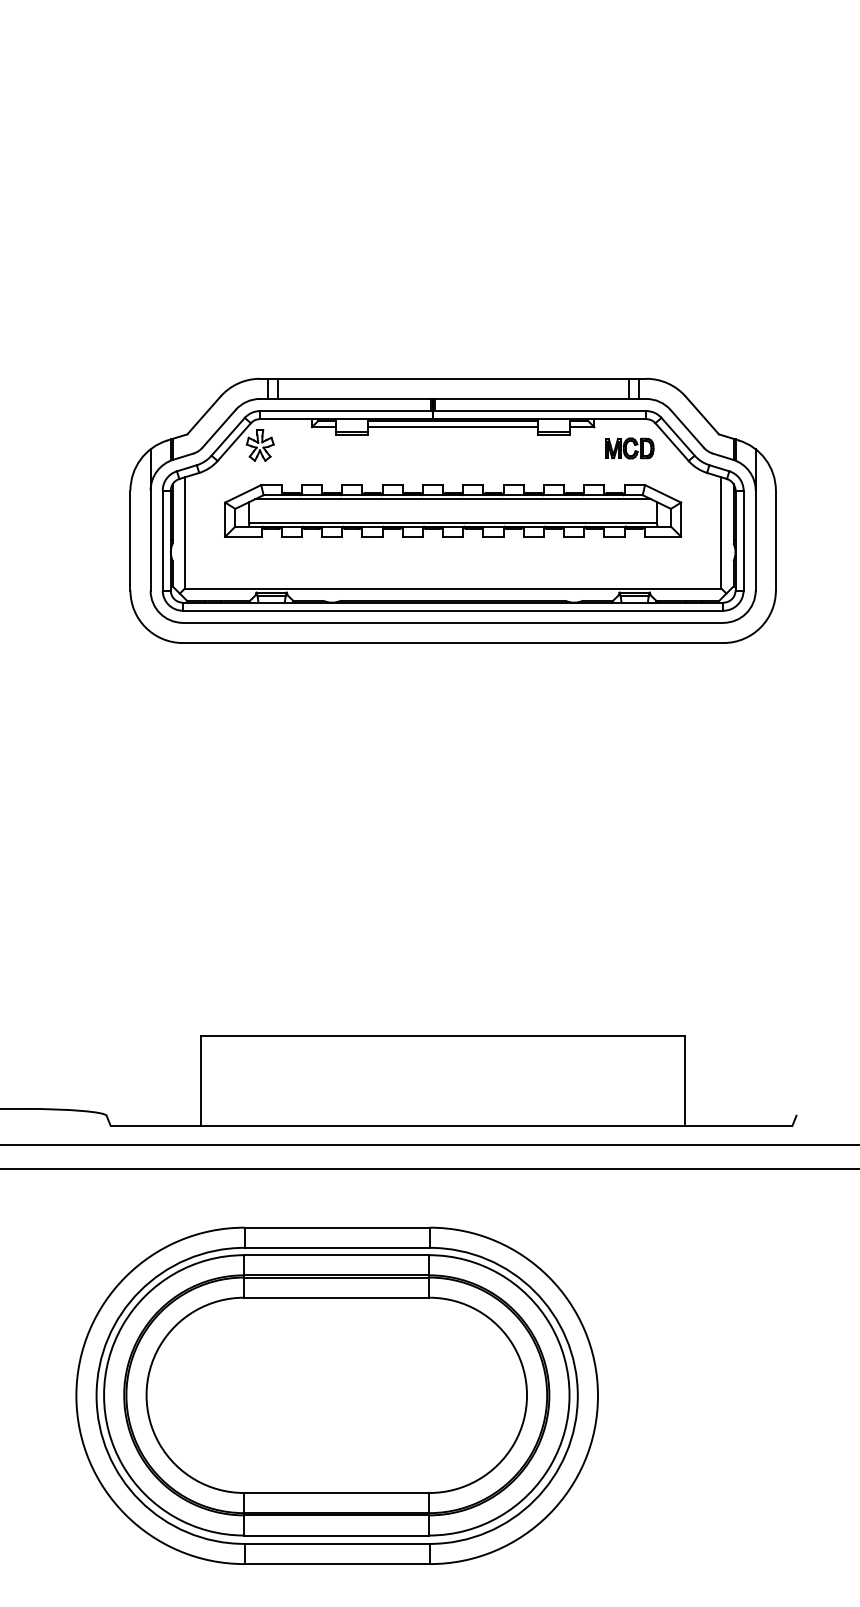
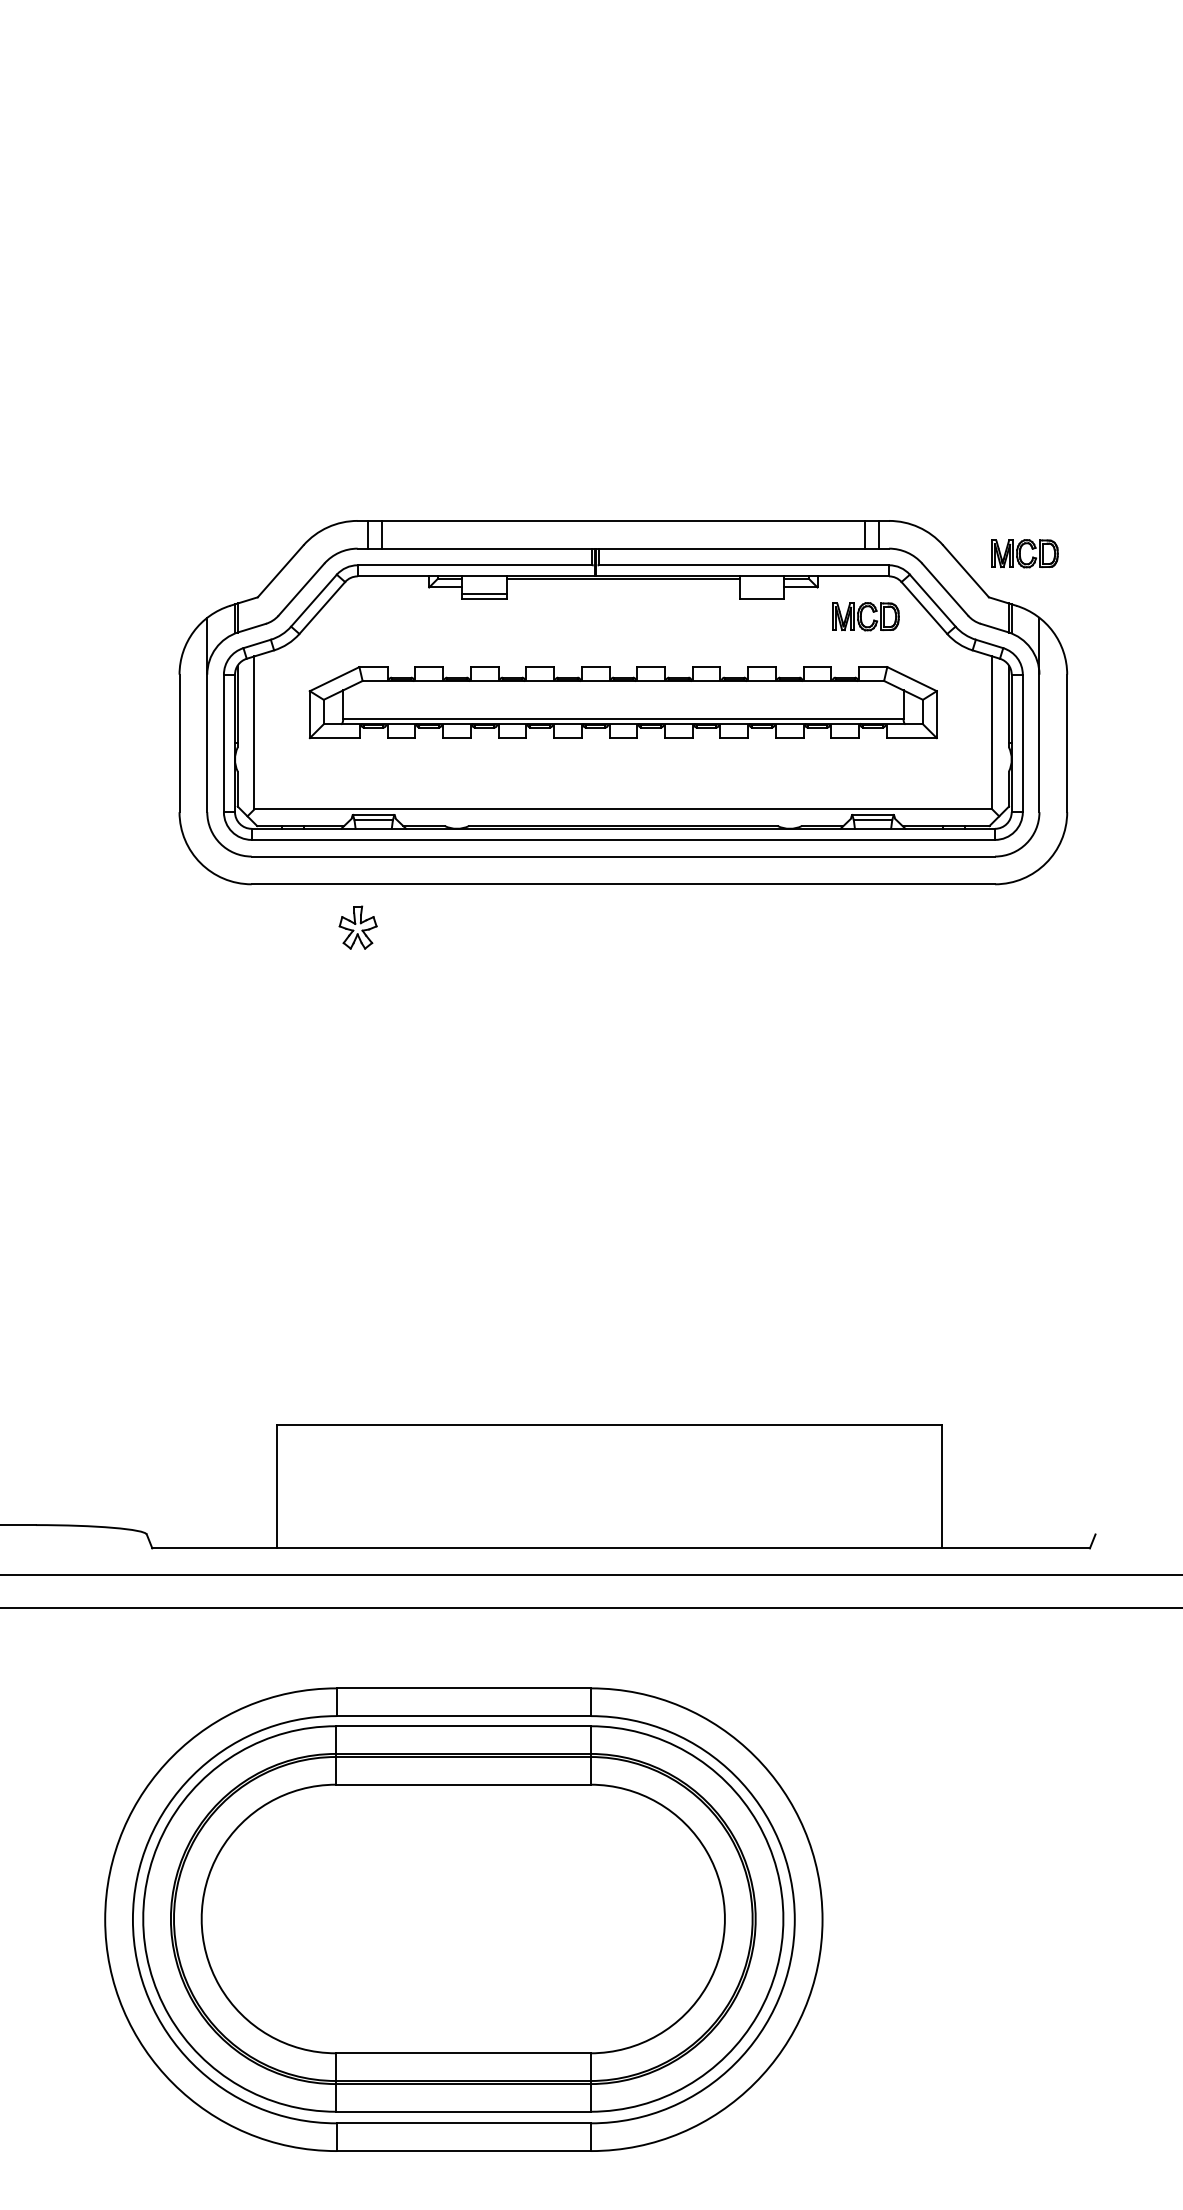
part: (744, 402) -> (1024, 553), added
line: (452, 427) -> (622, 587), removed
line: (553, 432) -> (761, 594), removed
part: (259, 445) -> (357, 927), moved
line: (453, 499) -> (623, 686), removed

